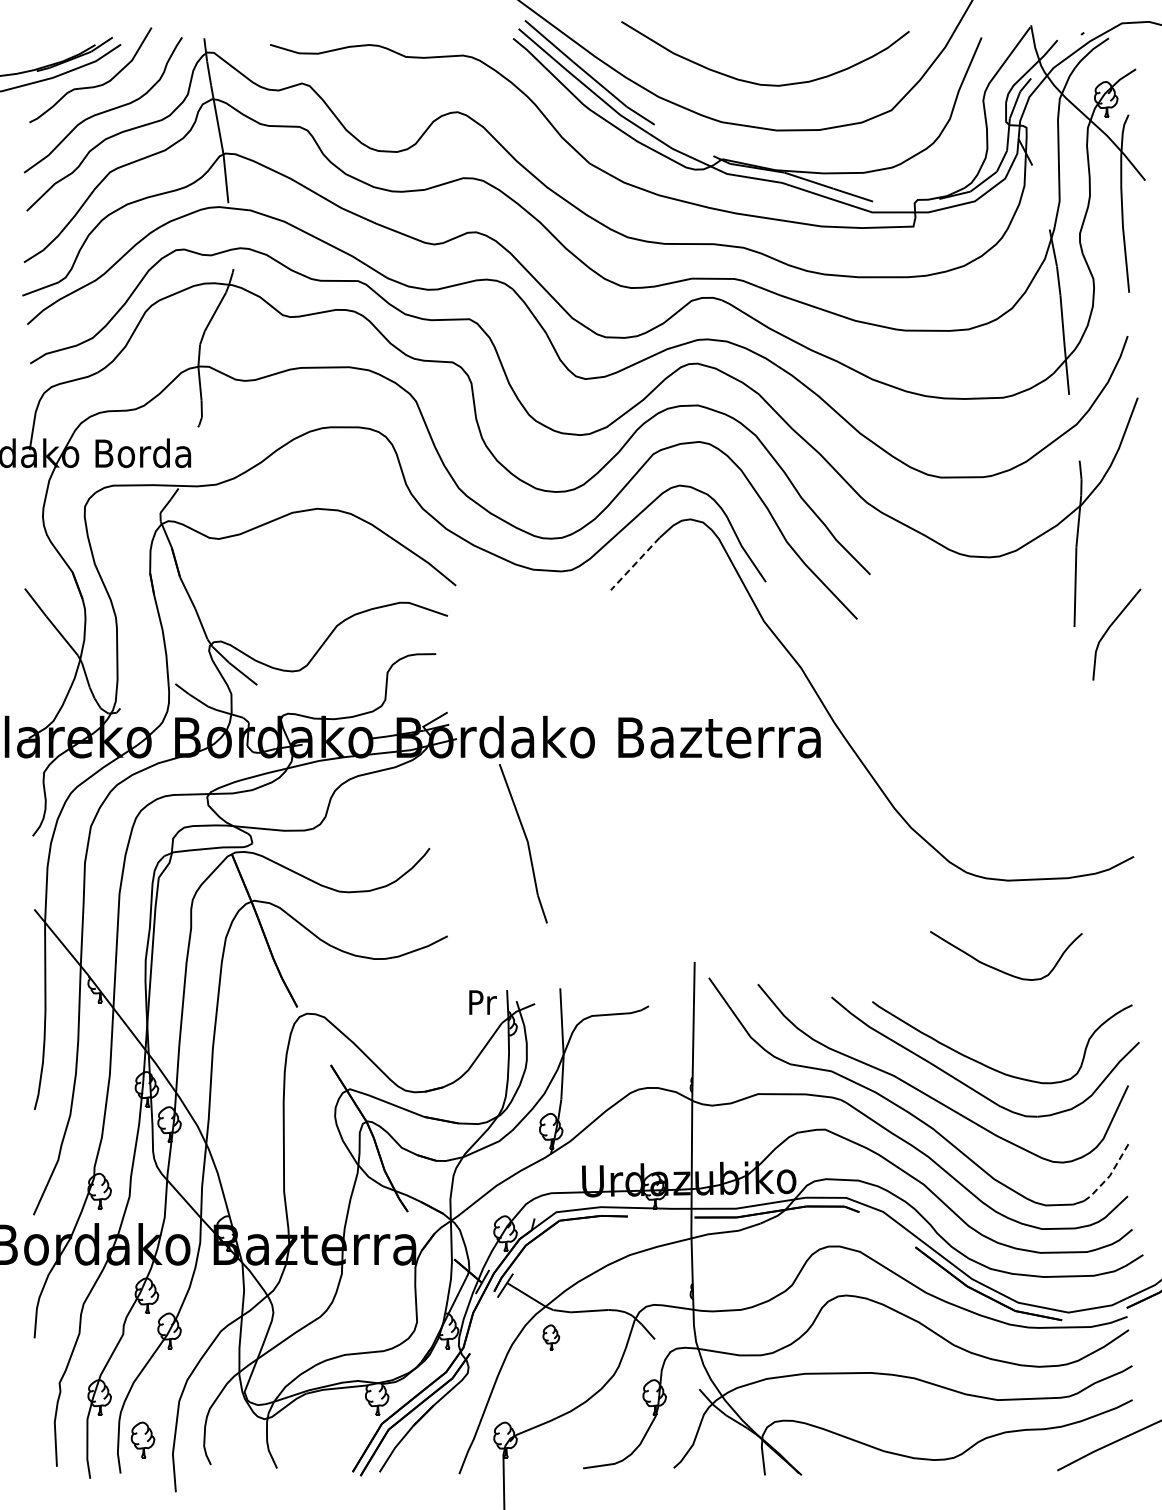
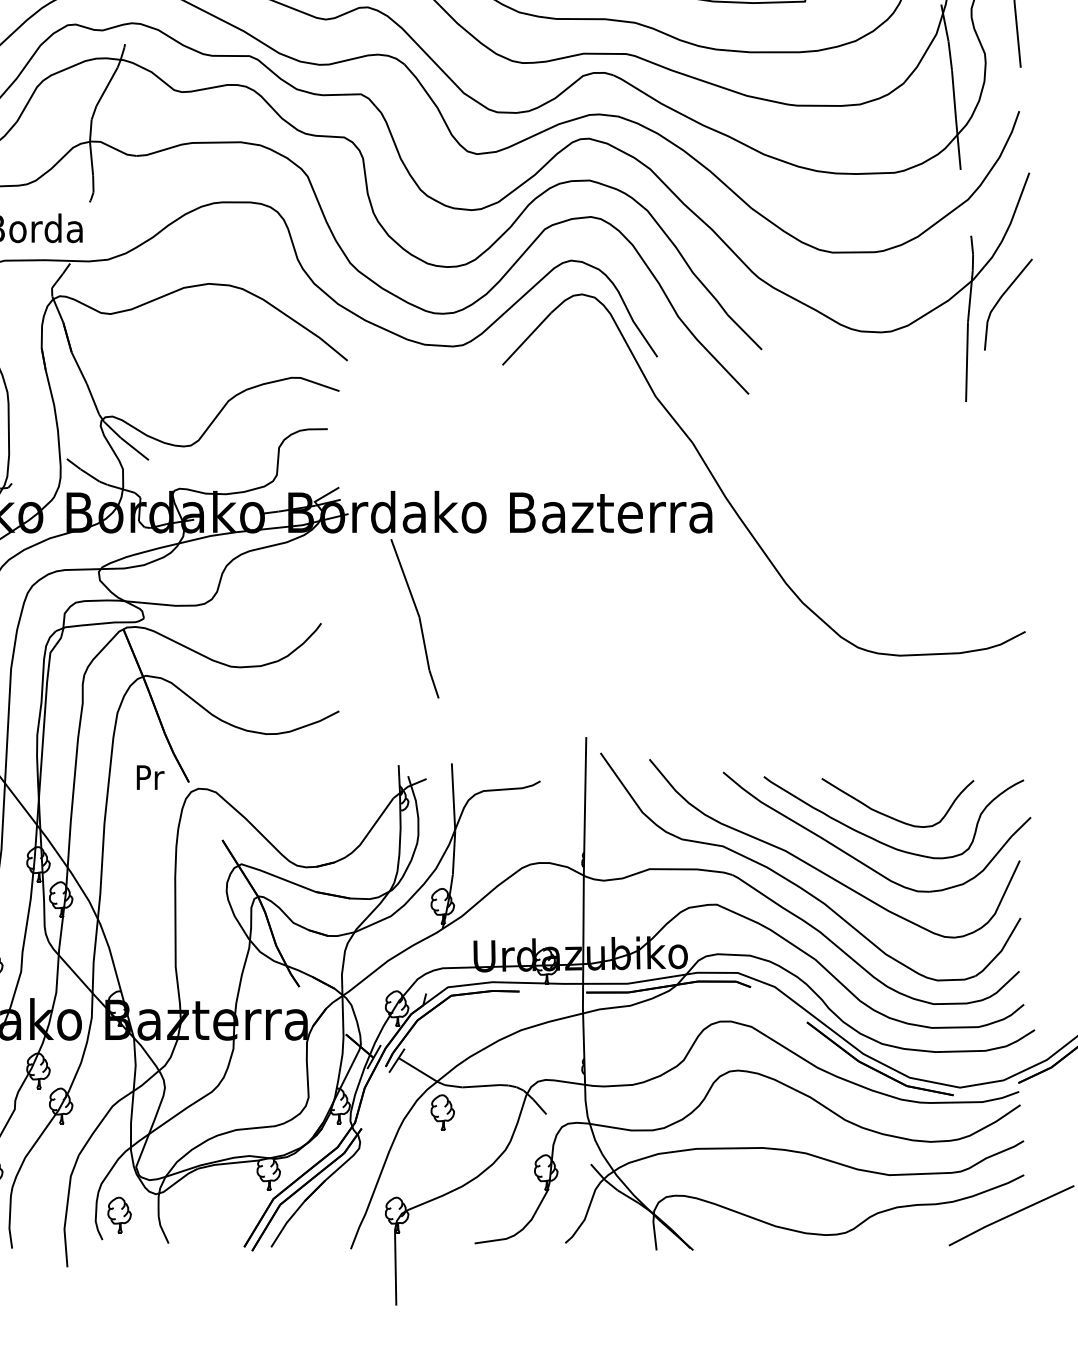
line: (635, 563) -> (527, 338), dashed -> solid
line: (1109, 629) -> (1001, 299), moved
curve: (1002, 970) -> (894, 817), moved
text: (482, 1002) -> (150, 777), moved
line: (1109, 1175) -> (1001, 950), dashed -> solid
part: (551, 1337) -> (443, 1112), size x1.43
part: (142, 1439) -> (119, 1214), moved

